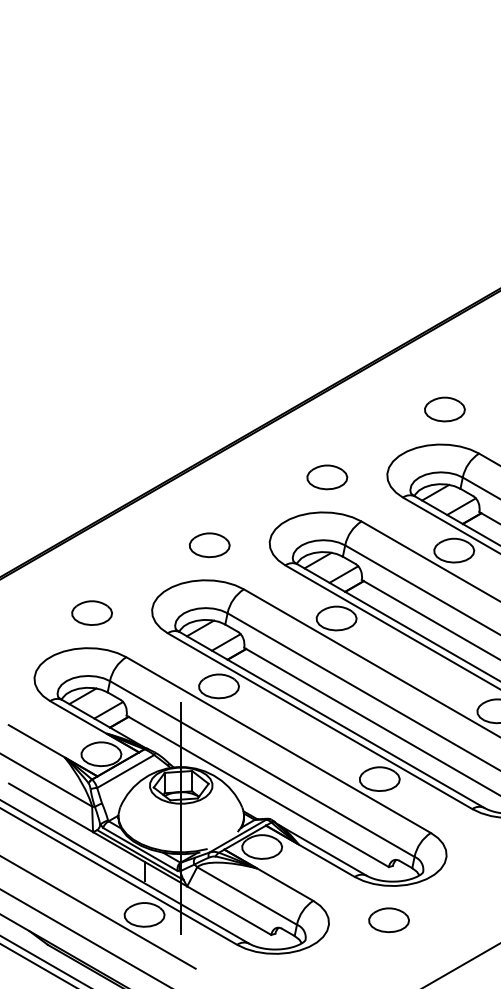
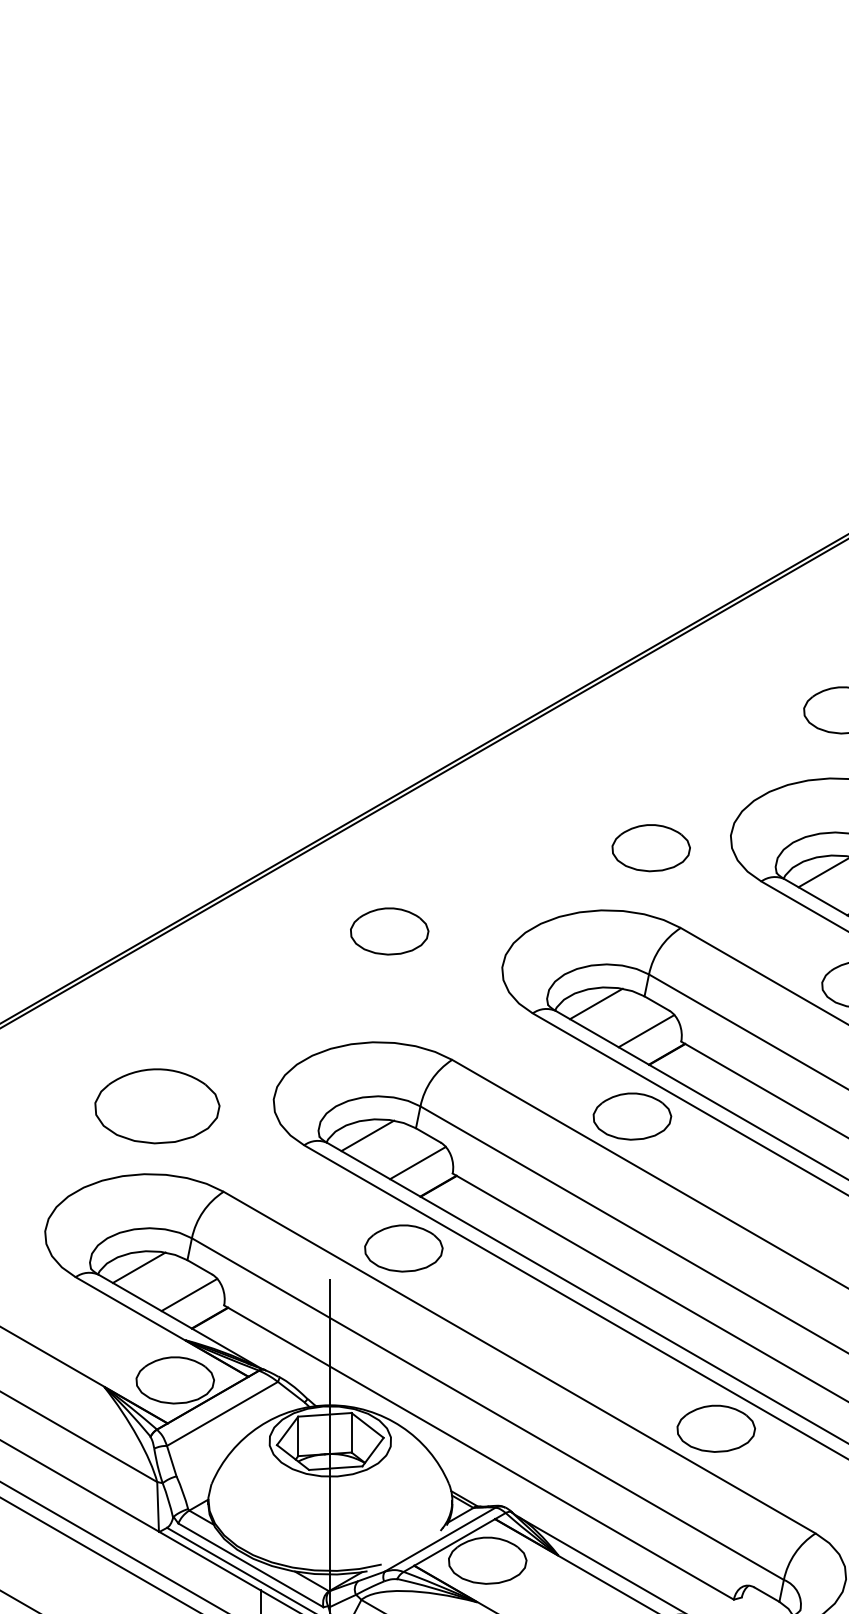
part: (327, 477) -> (651, 848), moved
part: (209, 545) -> (389, 931), moved
part: (91, 612) -> (155, 1104), size x1.6

